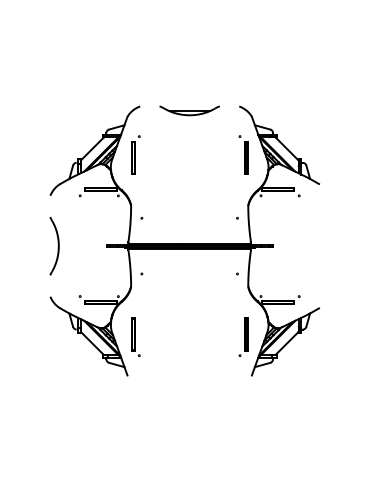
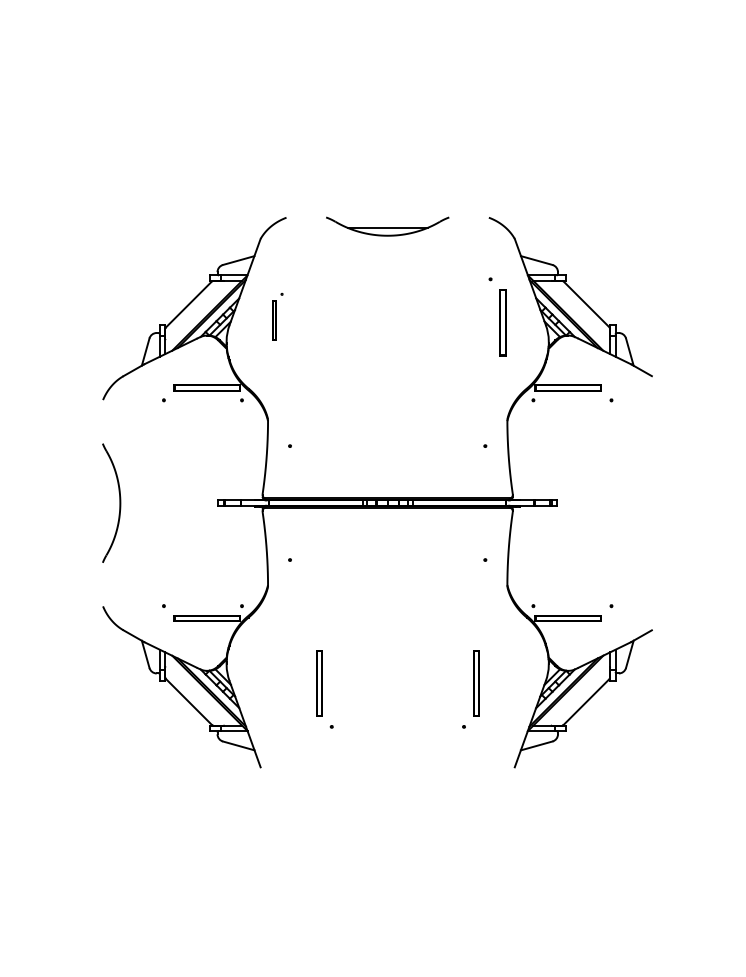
part: (135, 154) -> (276, 315), size x0.6
part: (135, 336) -> (323, 687), moved
part: (243, 336) -> (471, 687), moved

